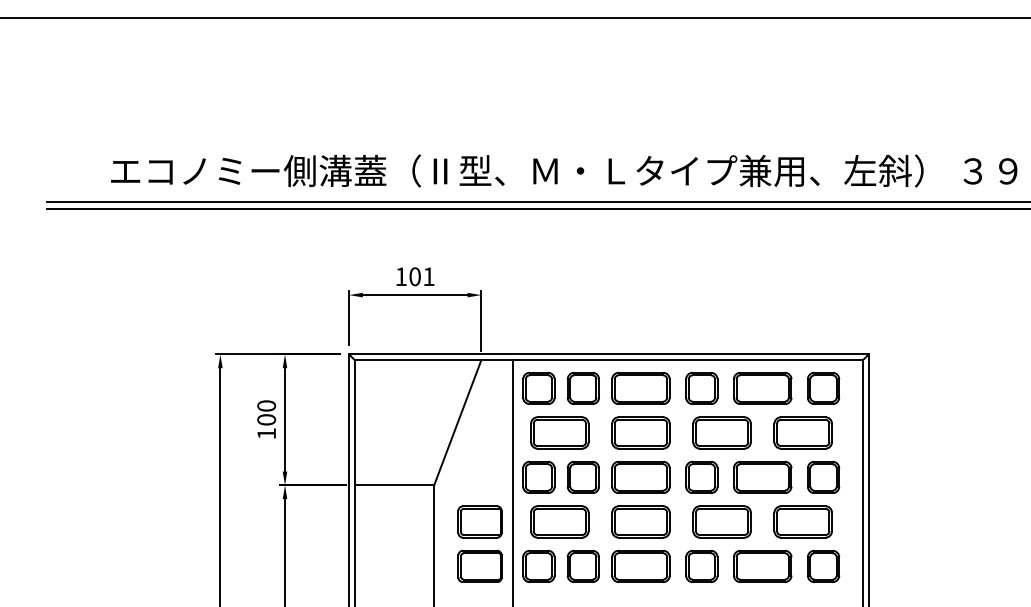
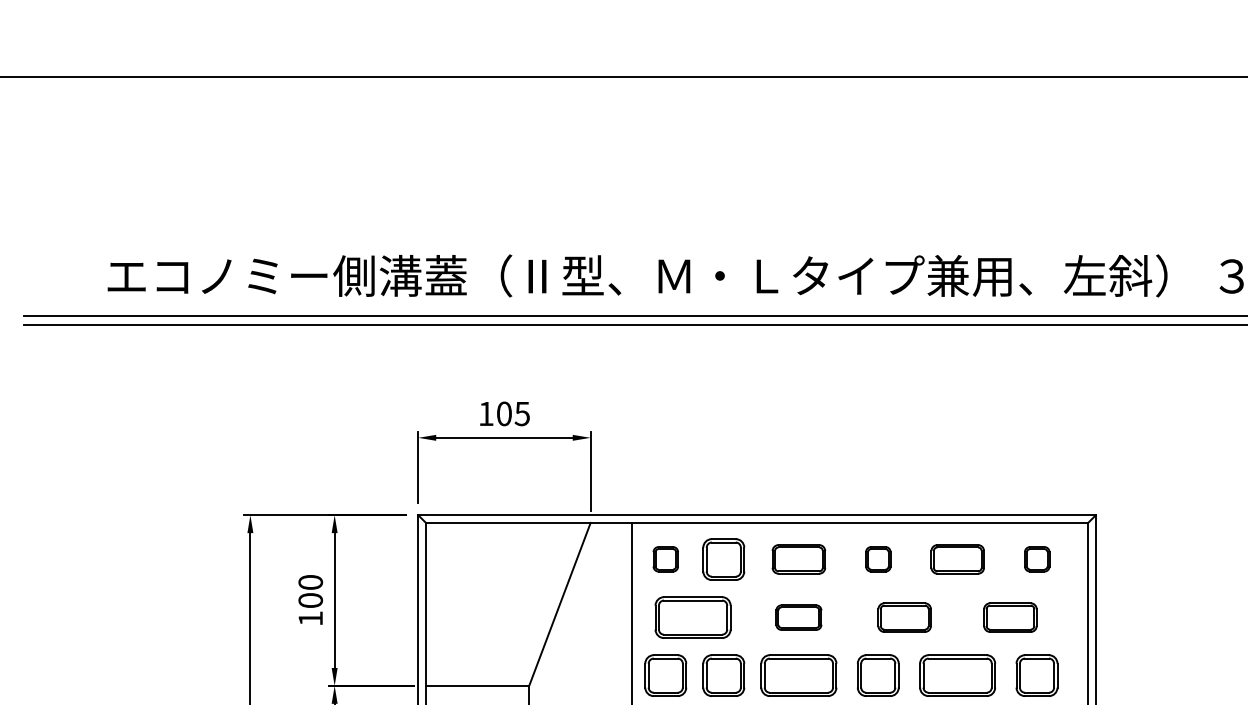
text: (428, 276) -> (521, 413), 101 -> 105
part: (538, 387) -> (665, 558), size x0.6
part: (640, 387) -> (798, 558), size x0.7
part: (701, 387) -> (877, 558), size x0.6
part: (762, 387) -> (957, 558), size x0.7
part: (823, 387) -> (1036, 558), size x0.6
part: (640, 432) -> (798, 617), size x0.6
part: (721, 432) -> (903, 617), size x0.7
part: (802, 432) -> (1009, 617), size x0.7

